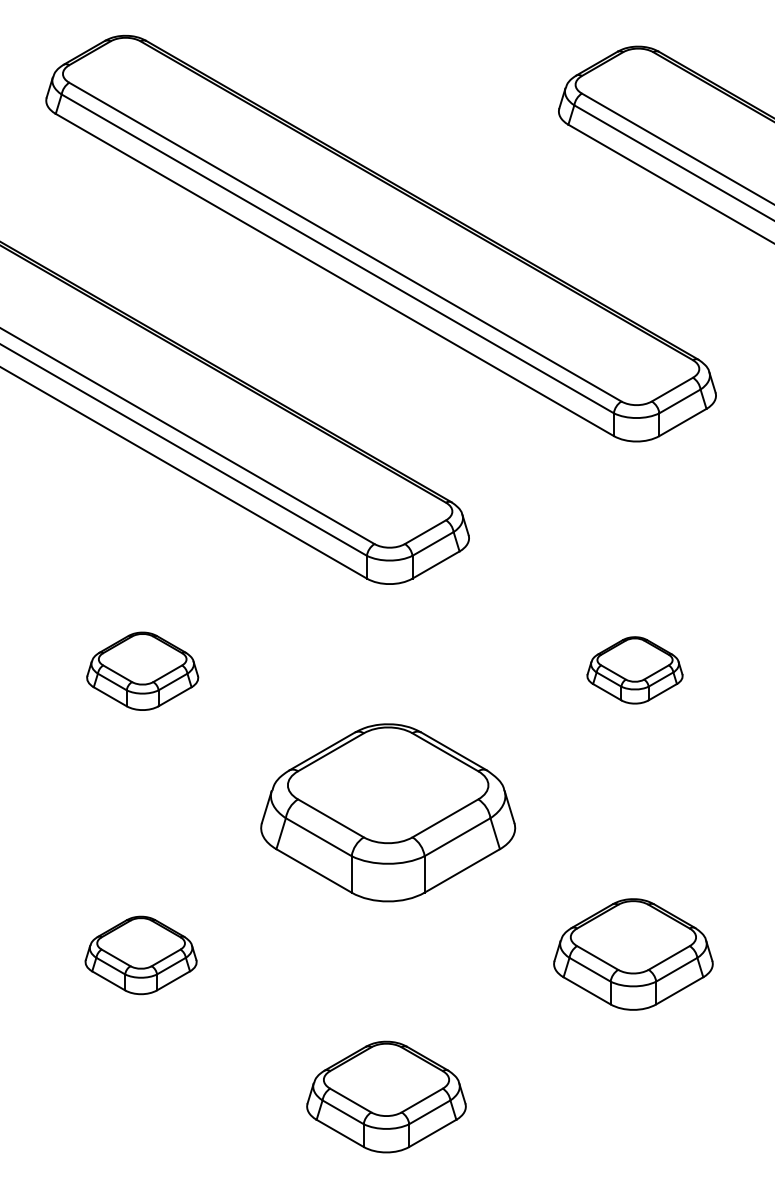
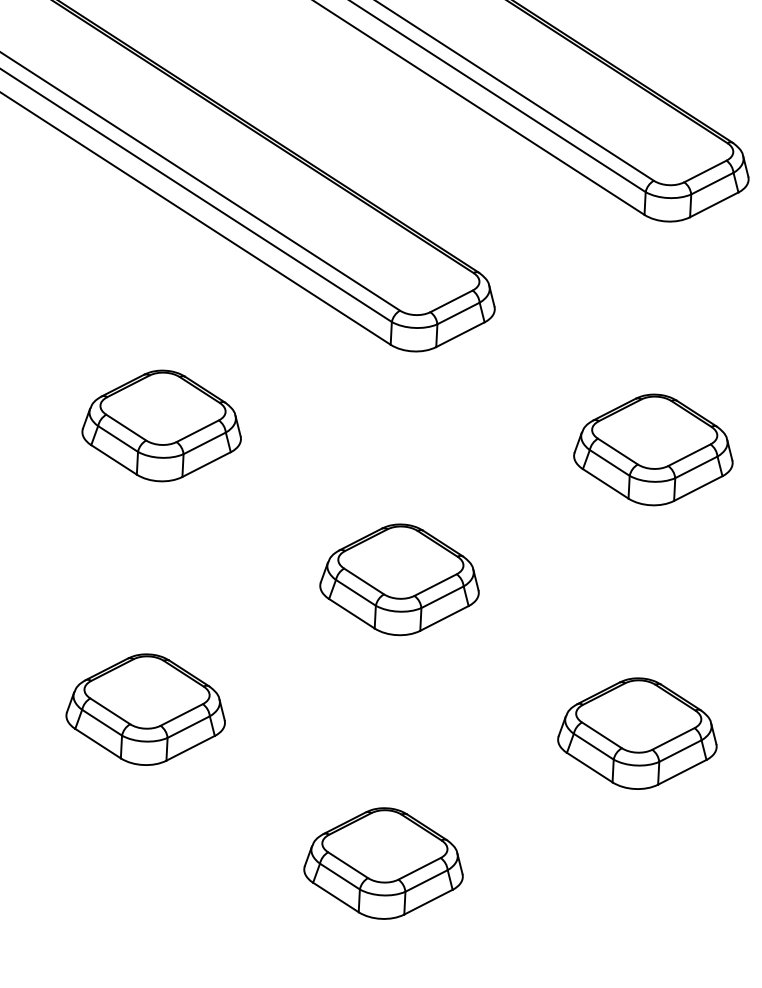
part: (634, 670) -> (653, 450), size x1.67
part: (142, 671) -> (161, 426), size x1.43
part: (387, 812) -> (399, 579), size x0.62
part: (140, 955) -> (145, 709), size x1.43

